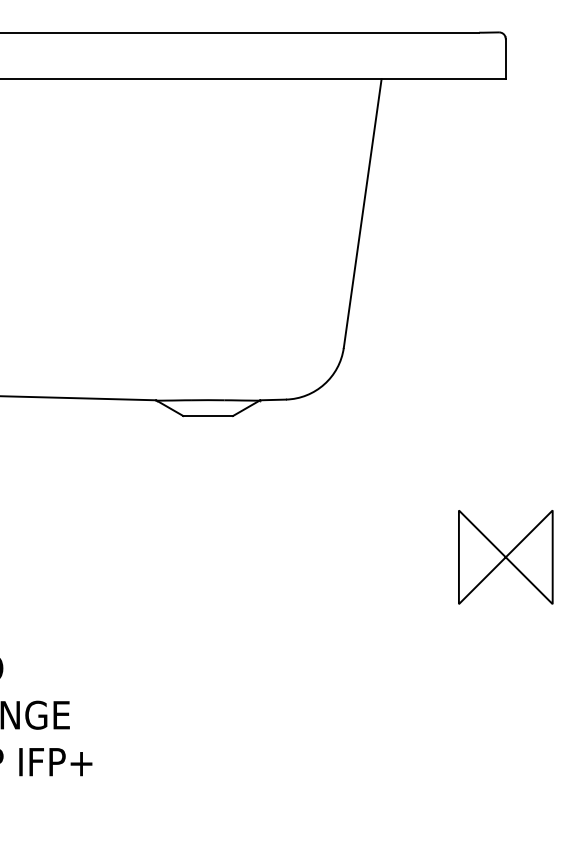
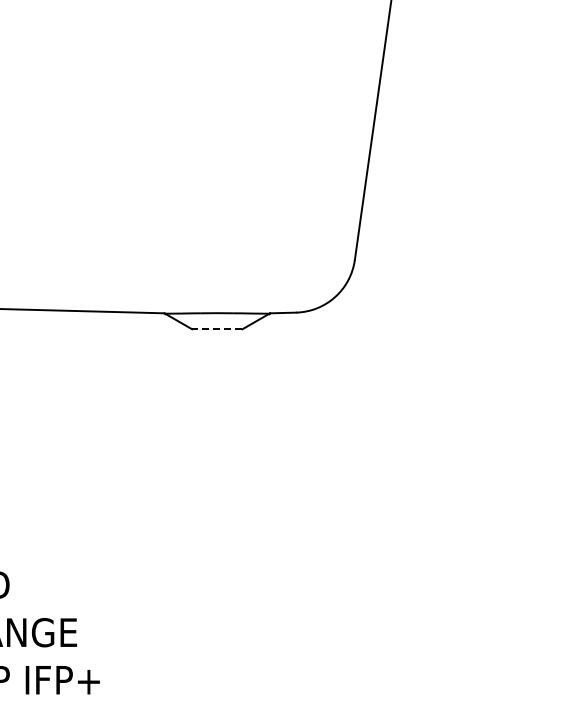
line: (208, 416) -> (217, 329), solid -> dashed
part: (505, 557) -> (518, 472), removed

